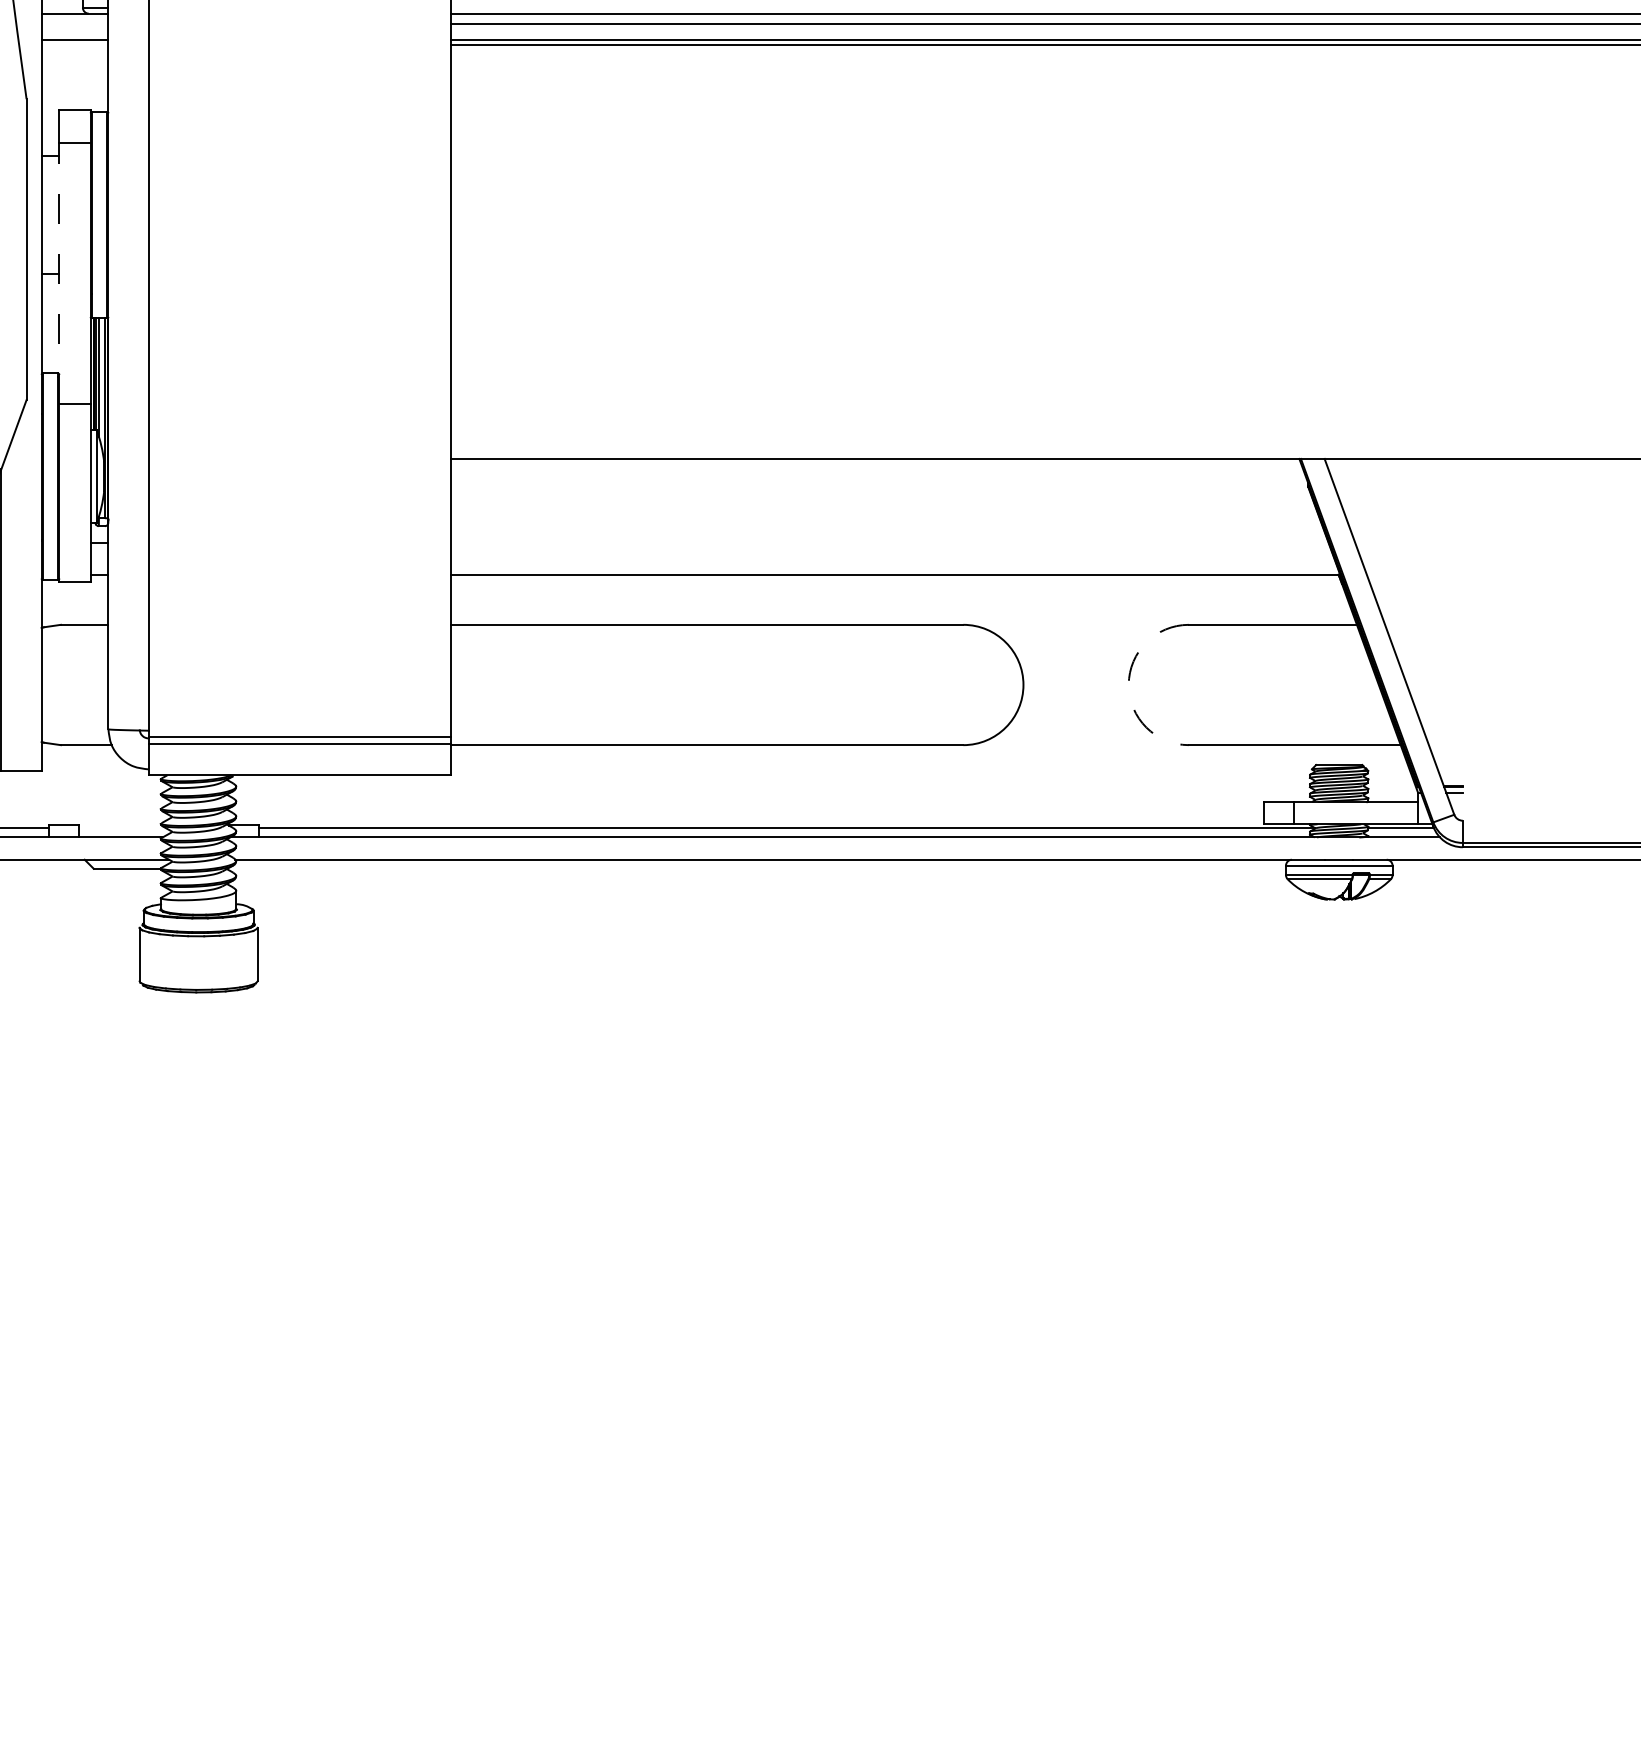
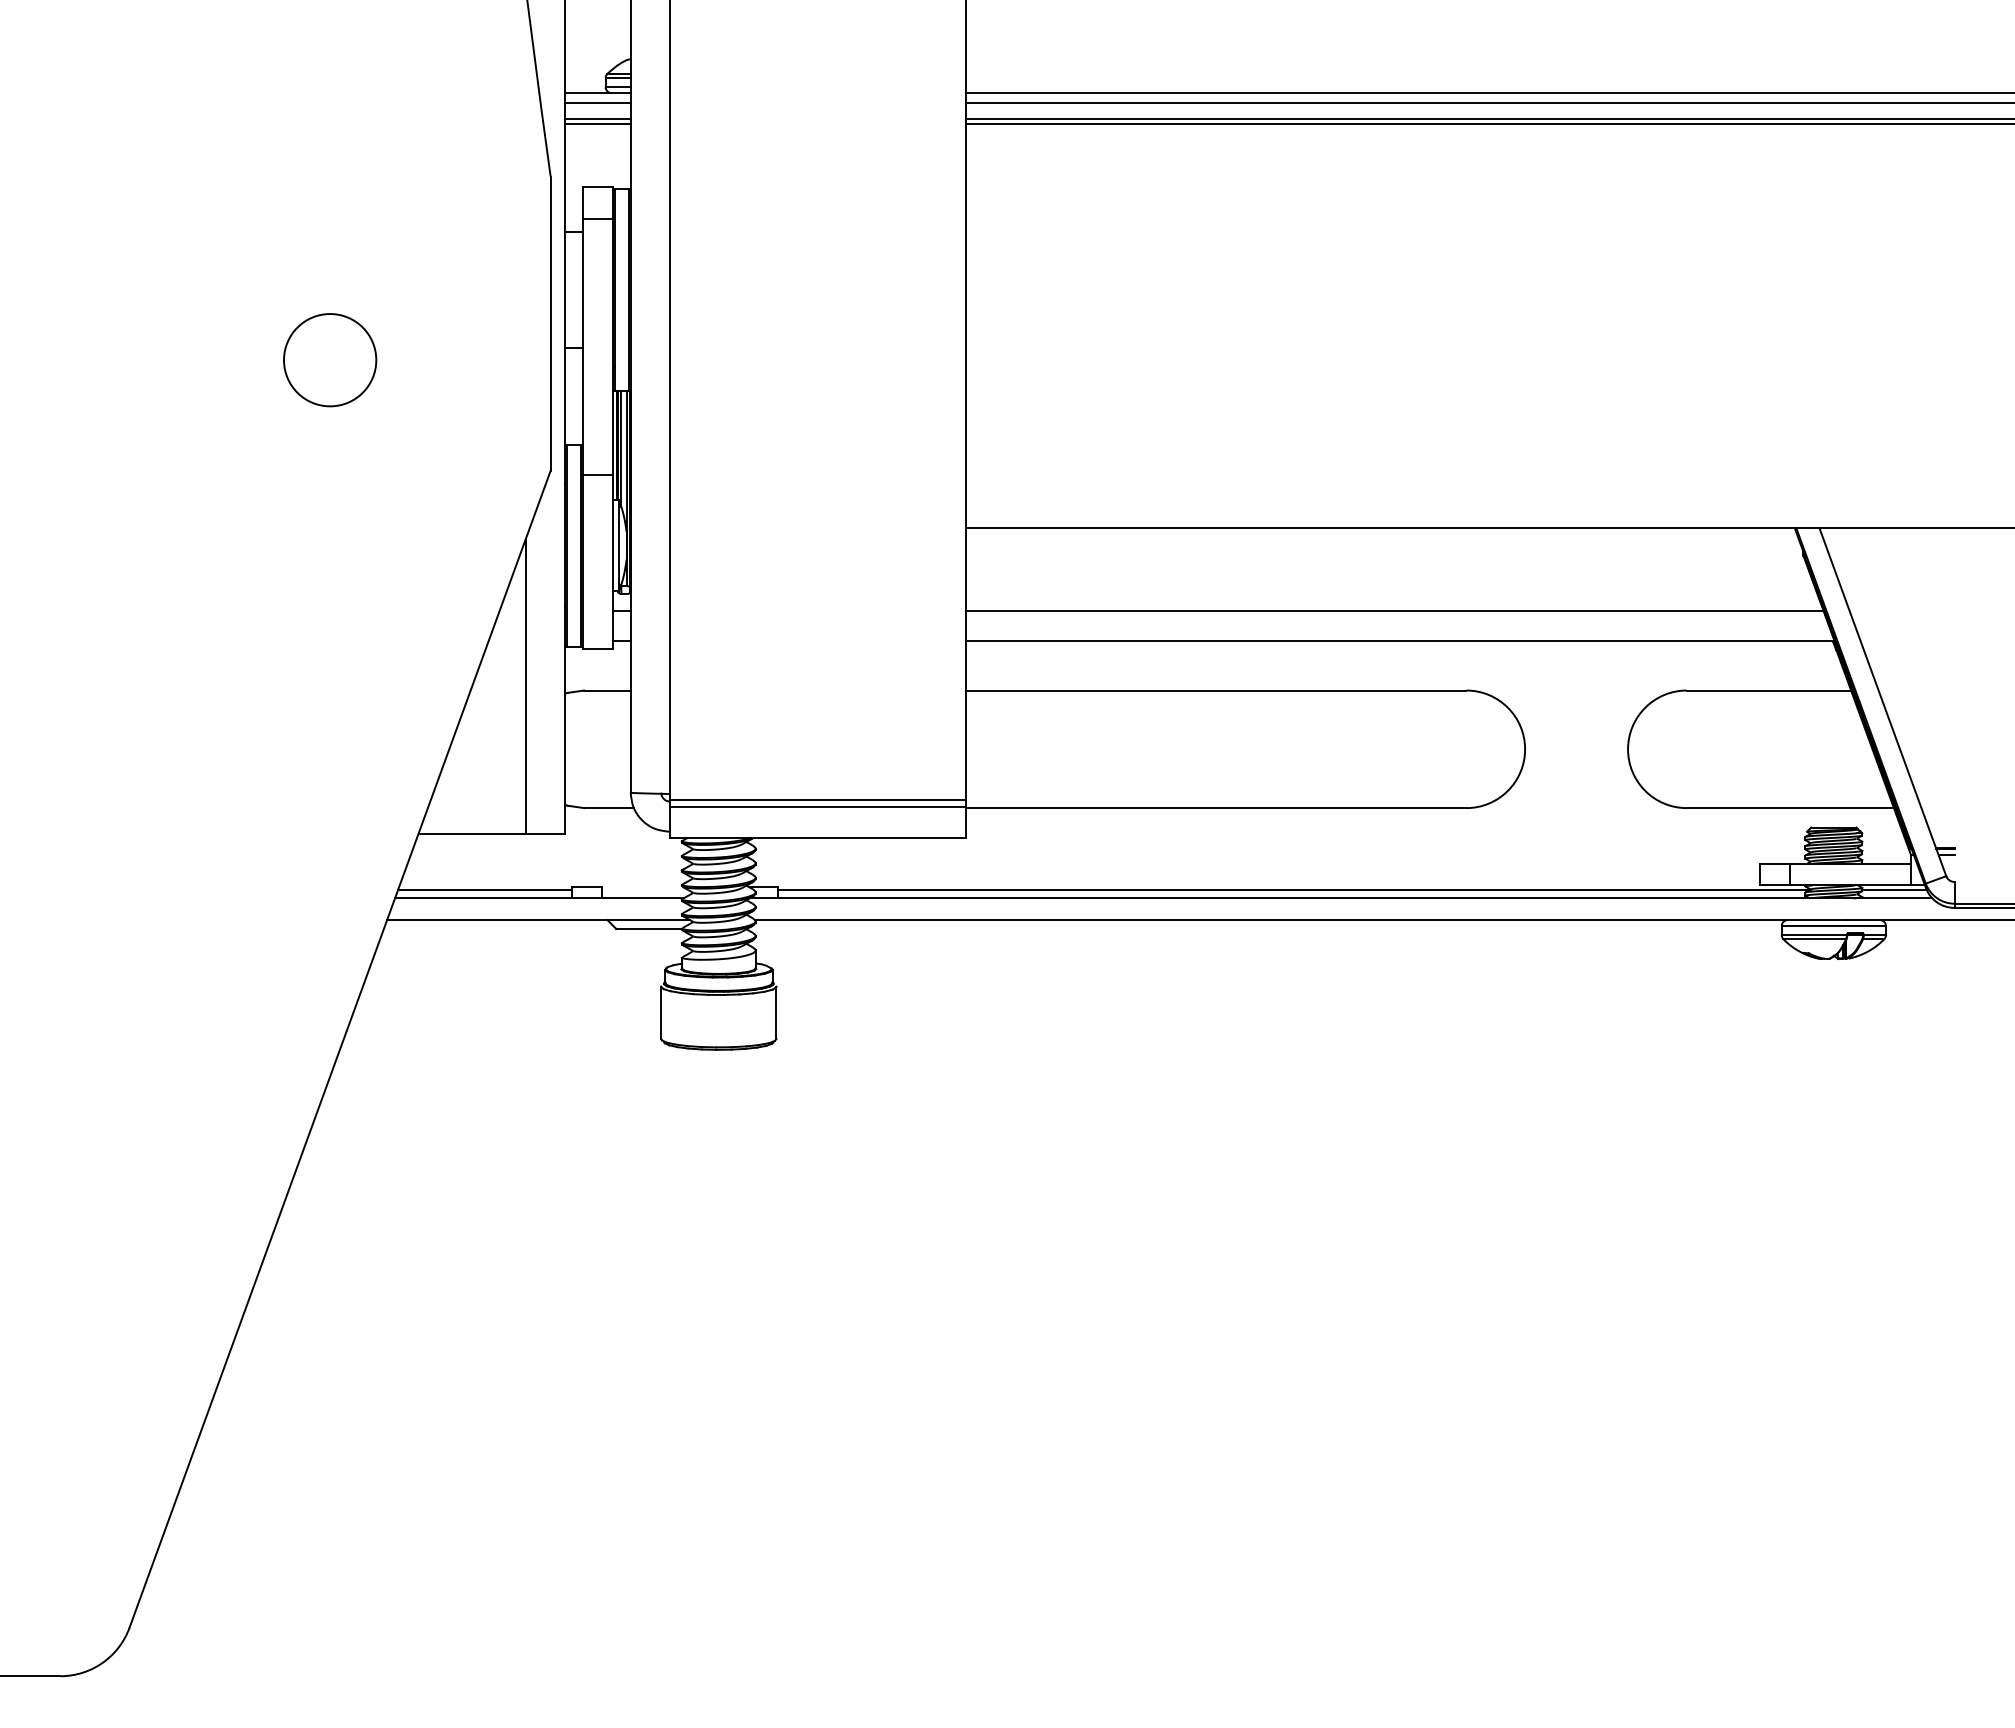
line: (74, 24) -> (597, 103), added
line: (74, 45) -> (597, 124), added
line: (59, 272) -> (582, 346), dashed -> solid
line: (889, 542) -> (1394, 610), added
arc: (1129, 685) -> (1628, 749), dashed -> solid

